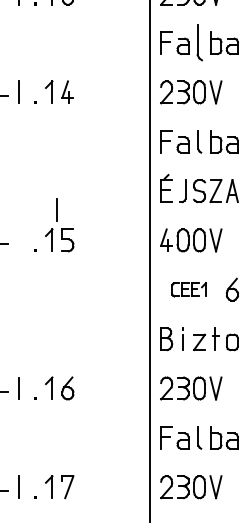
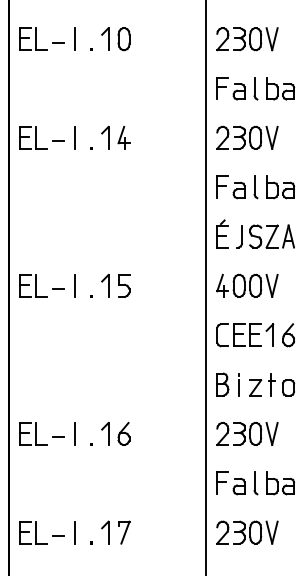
part: (199, 43) -> (255, 88), size x0.62
line: (56, 210) -> (74, 285), moved
part: (189, 290) -> (245, 335), size x1.67

